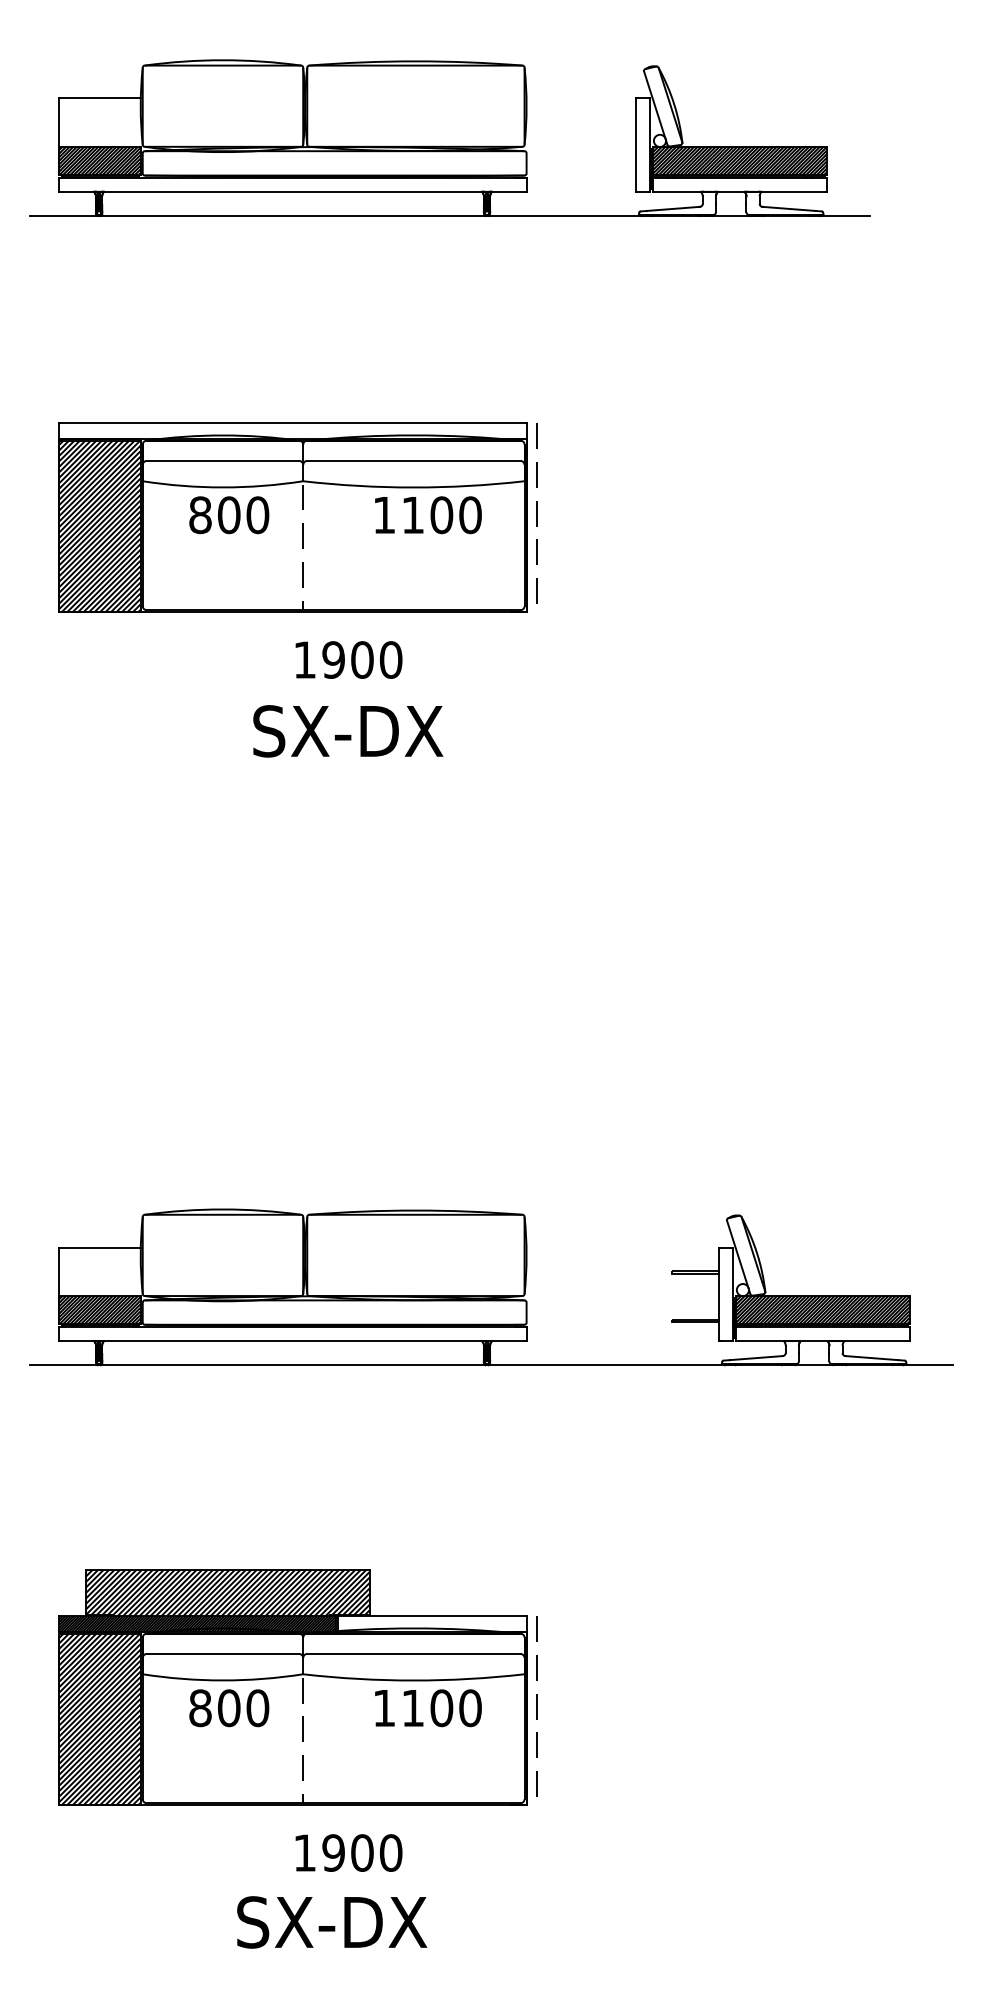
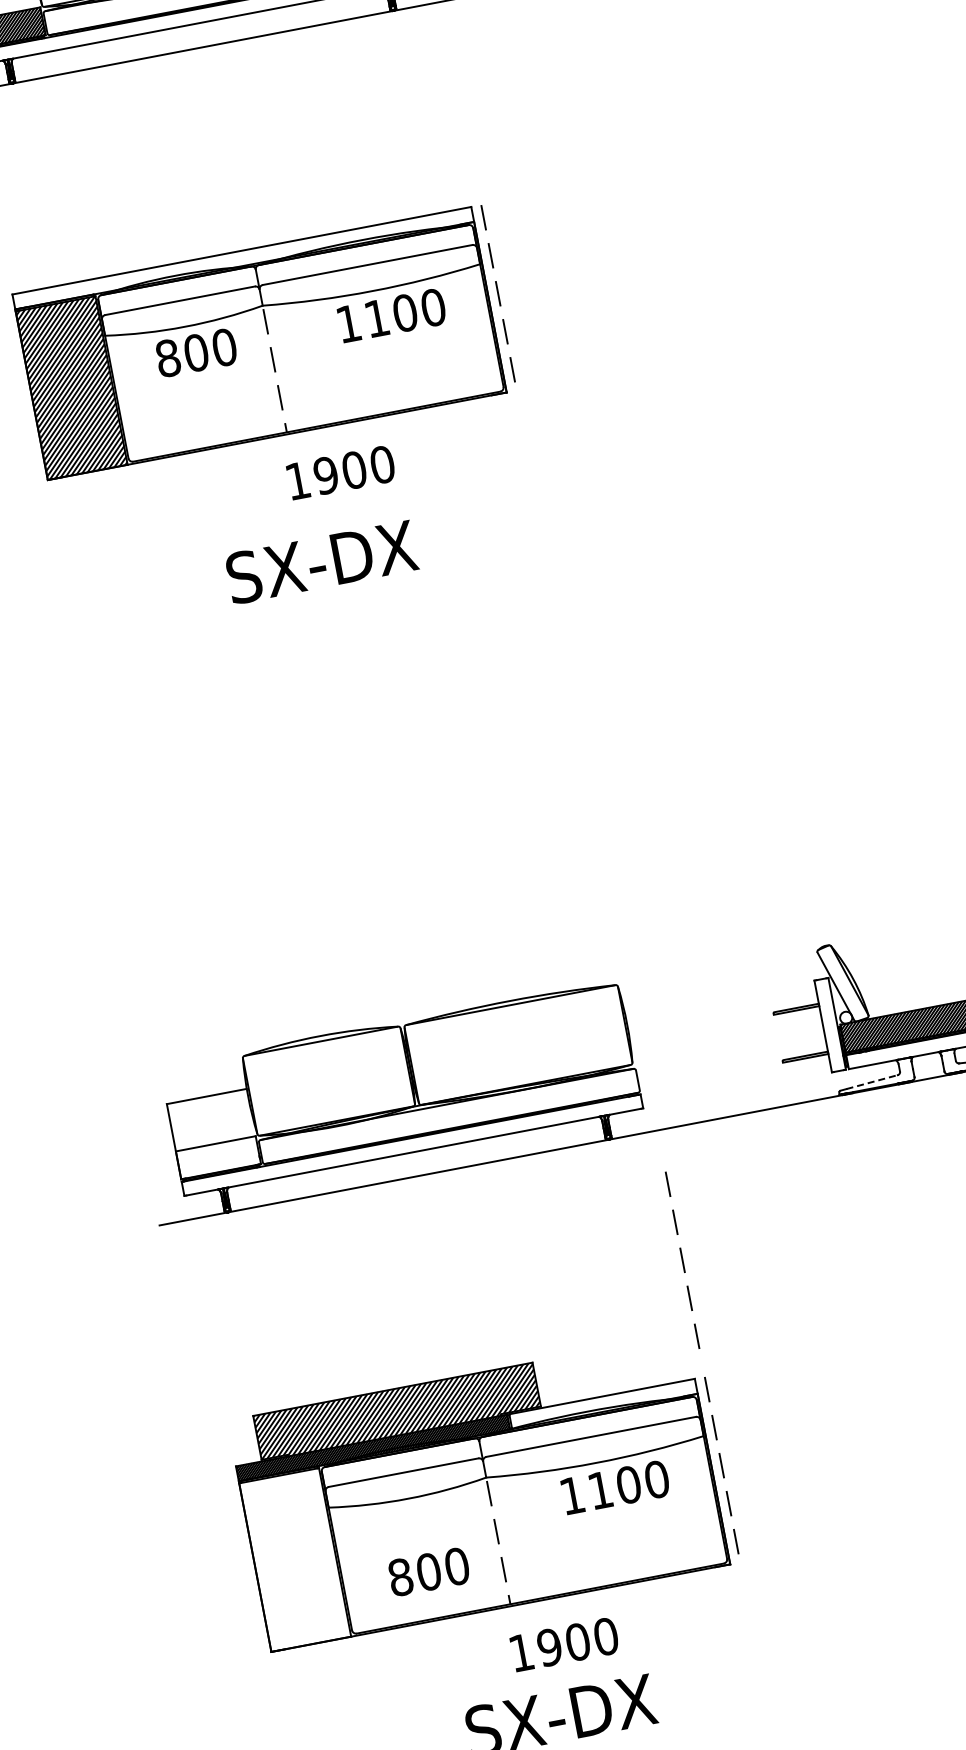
text: (348, 731) -> (322, 562), moved
hatch: (99, 1309) -> (217, 1157), removed
line: (756, 1358) -> (872, 1082), solid -> dashed
line: (536, 1497) -> (682, 1260), added
text: (229, 1708) -> (429, 1572), moved
hatch: (99, 1719) -> (294, 1560), removed

